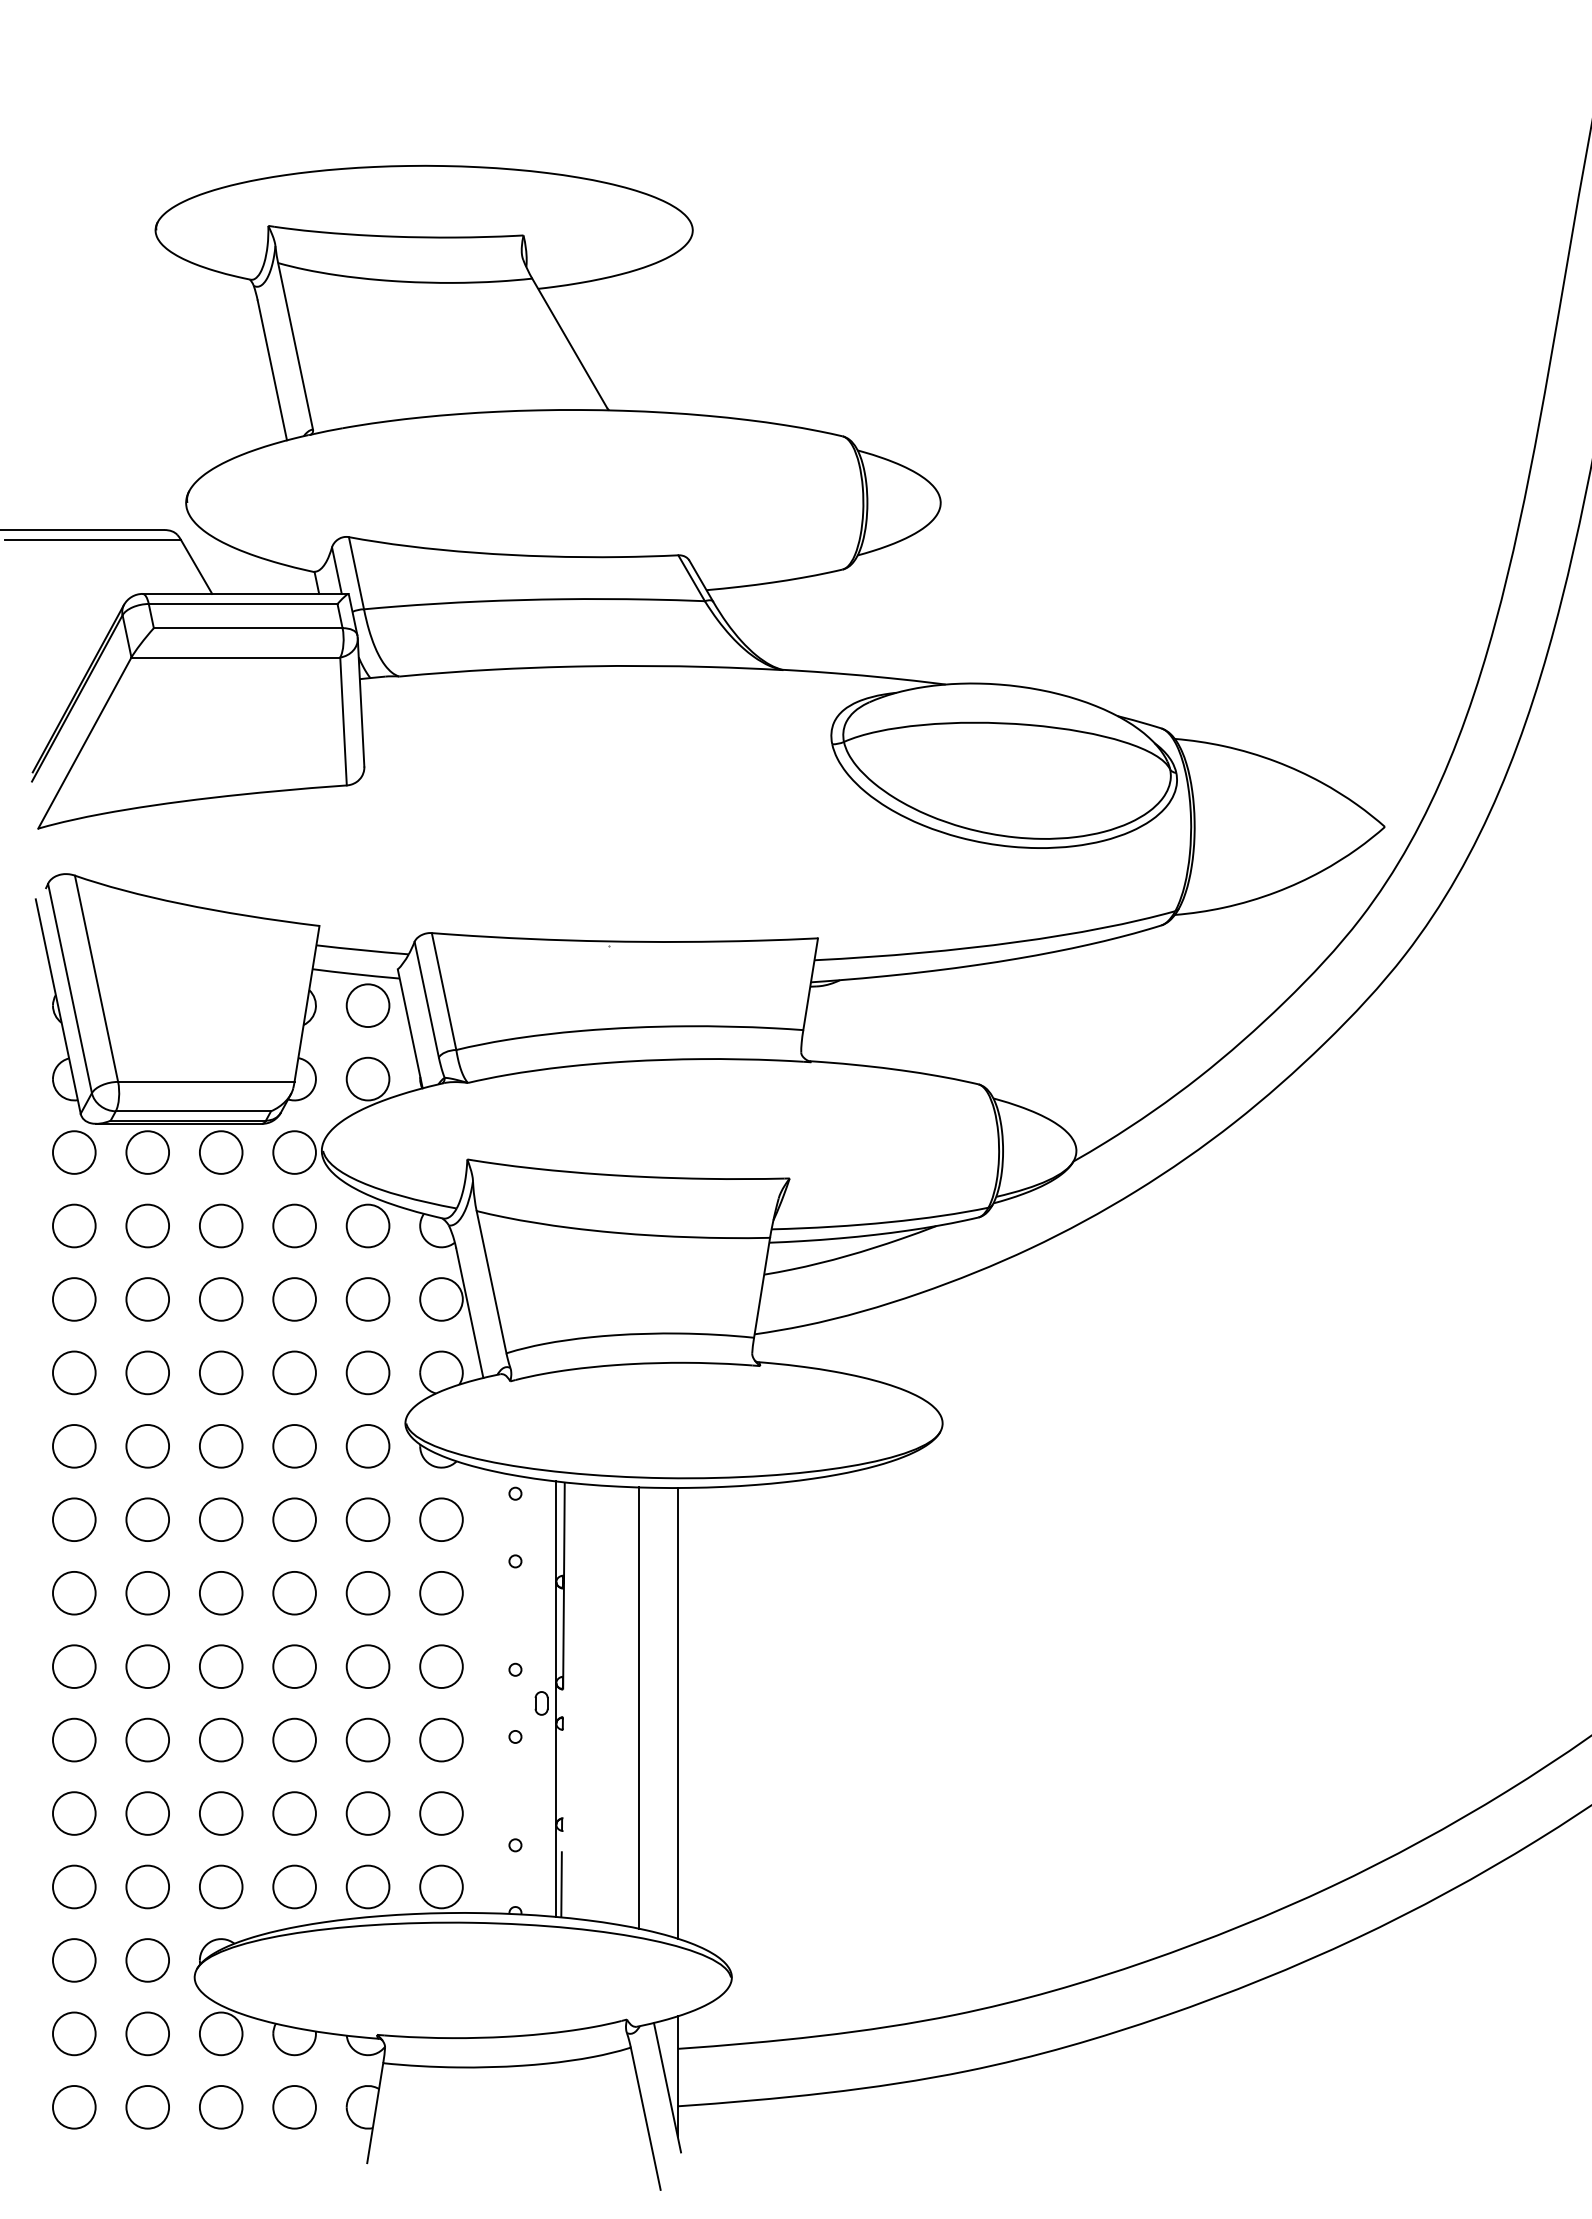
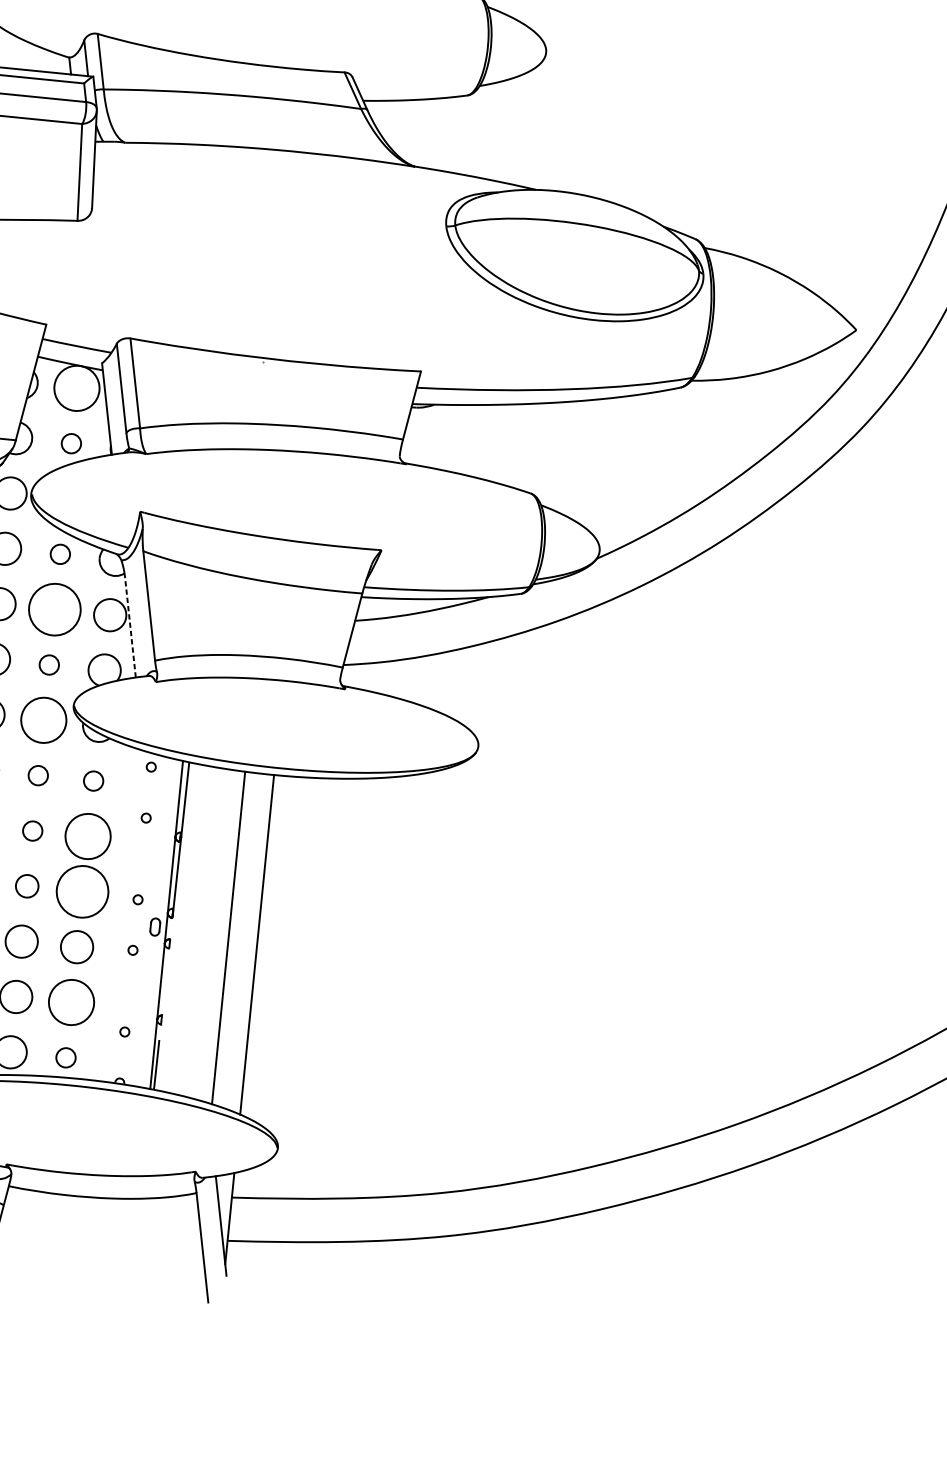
circle: (367, 1005) -> (76, 388), size x1.4
circle: (367, 1078) -> (71, 443), size x0.6
circle: (367, 1225) -> (59, 553), size x0.6
circle: (367, 1299) -> (54, 609), size x1.6
line: (469, 1312) -> (130, 627), solid -> dashed
circle: (367, 1372) -> (48, 664), size x0.6
circle: (367, 1446) -> (43, 720), size x1.4
circle: (367, 1519) -> (37, 775), size x0.6
circle: (441, 1519) -> (93, 780), size x0.6
circle: (441, 1592) -> (88, 835), size x1.4
circle: (367, 1593) -> (32, 831), size x0.6
circle: (367, 1666) -> (26, 886), size x0.7
circle: (441, 1666) -> (82, 891), size x1.6
circle: (441, 1813) -> (71, 1002), size x1.4
circle: (441, 1886) -> (66, 1057), size x0.6

